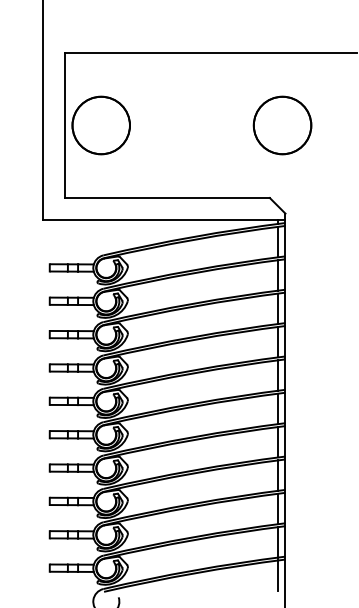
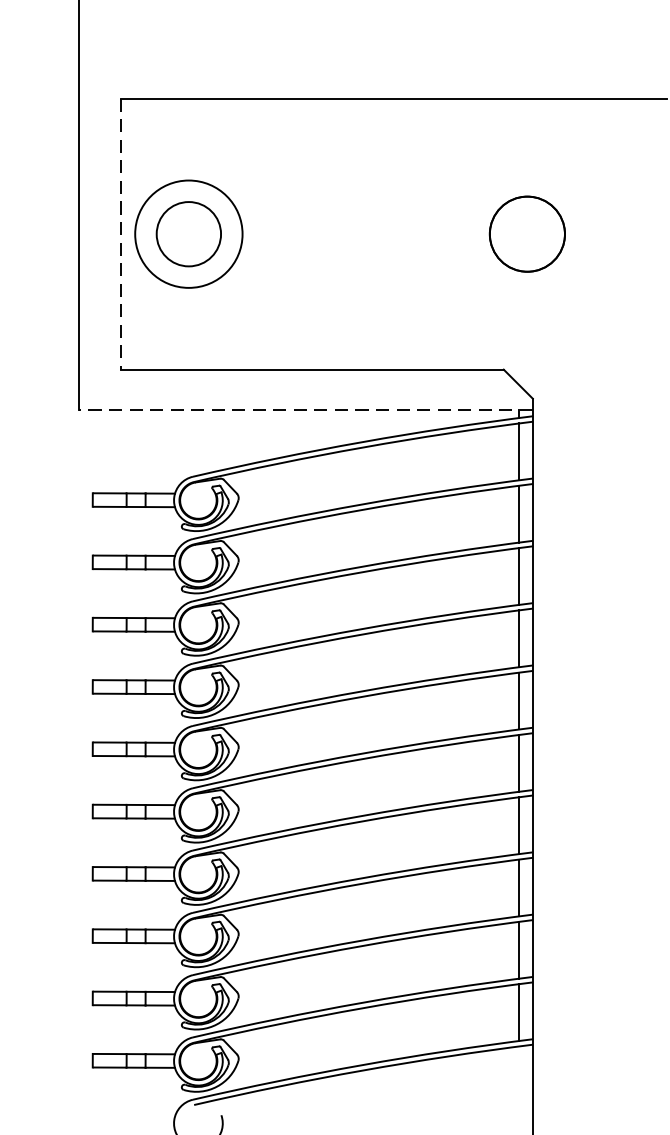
line: (64, 125) -> (120, 234), solid -> dashed
circle: (100, 125) -> (187, 234), size x0.6
part: (282, 125) -> (527, 234), size x0.7
line: (163, 219) -> (305, 409), solid -> dashed
line: (278, 575) -> (519, 1074), removed

